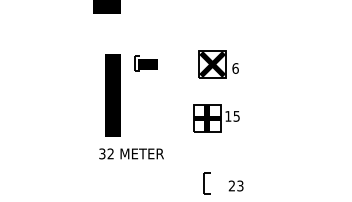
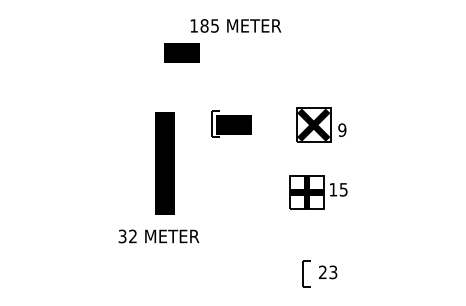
part: (146, 63) -> (231, 123), size x1.43
text: (235, 67) -> (342, 129), 6 -> 9
line: (111, 95) -> (164, 163), moved
text: (131, 153) -> (158, 236), moved
text: (236, 186) -> (328, 272), moved

